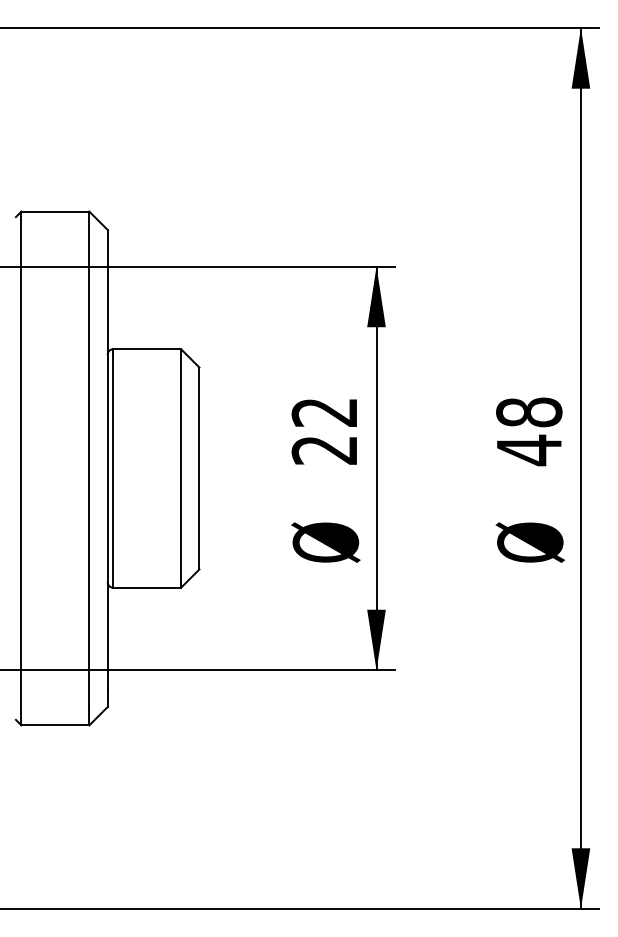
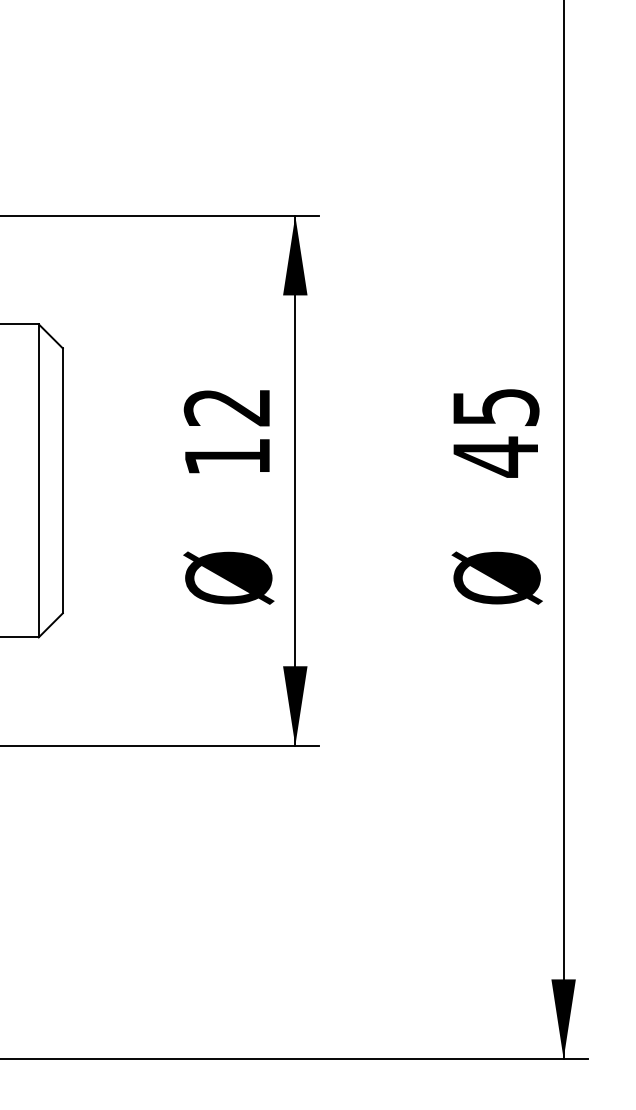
text: (529, 412) -> (496, 407), 48 -> 45
text: (323, 450) -> (225, 457), 22 -> 12

